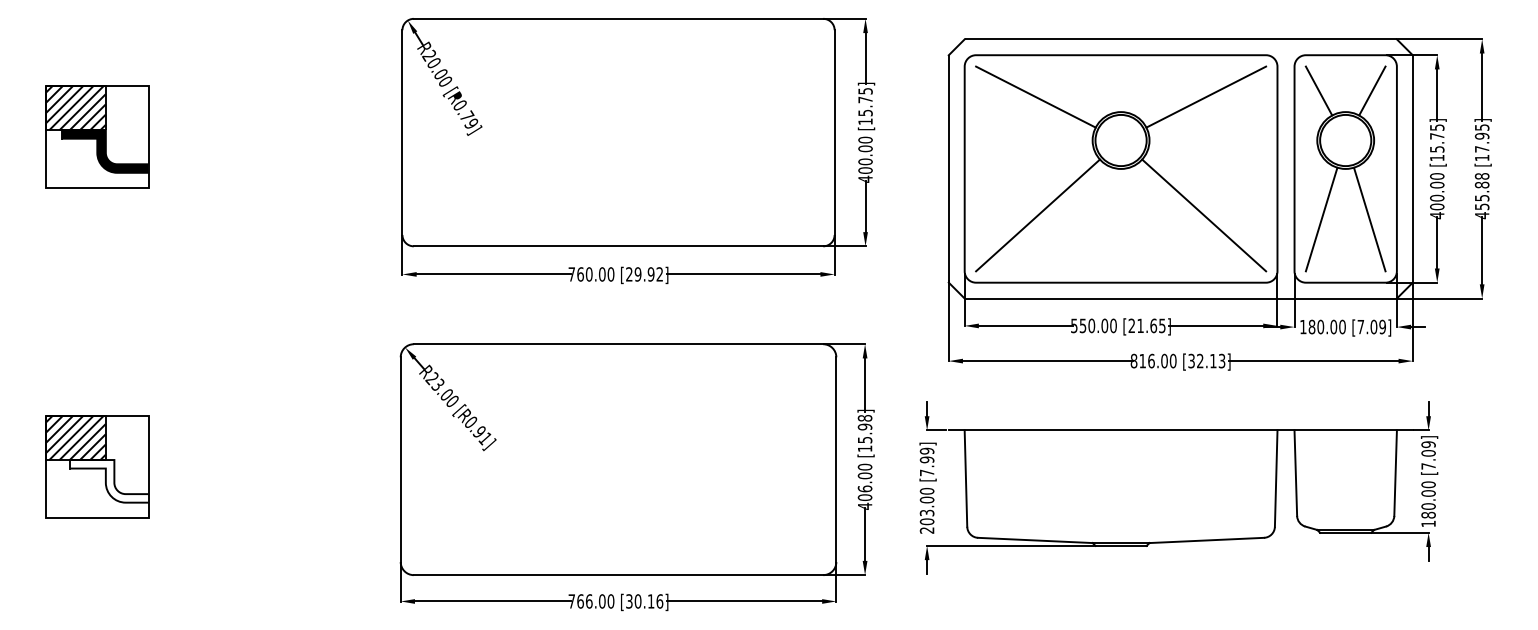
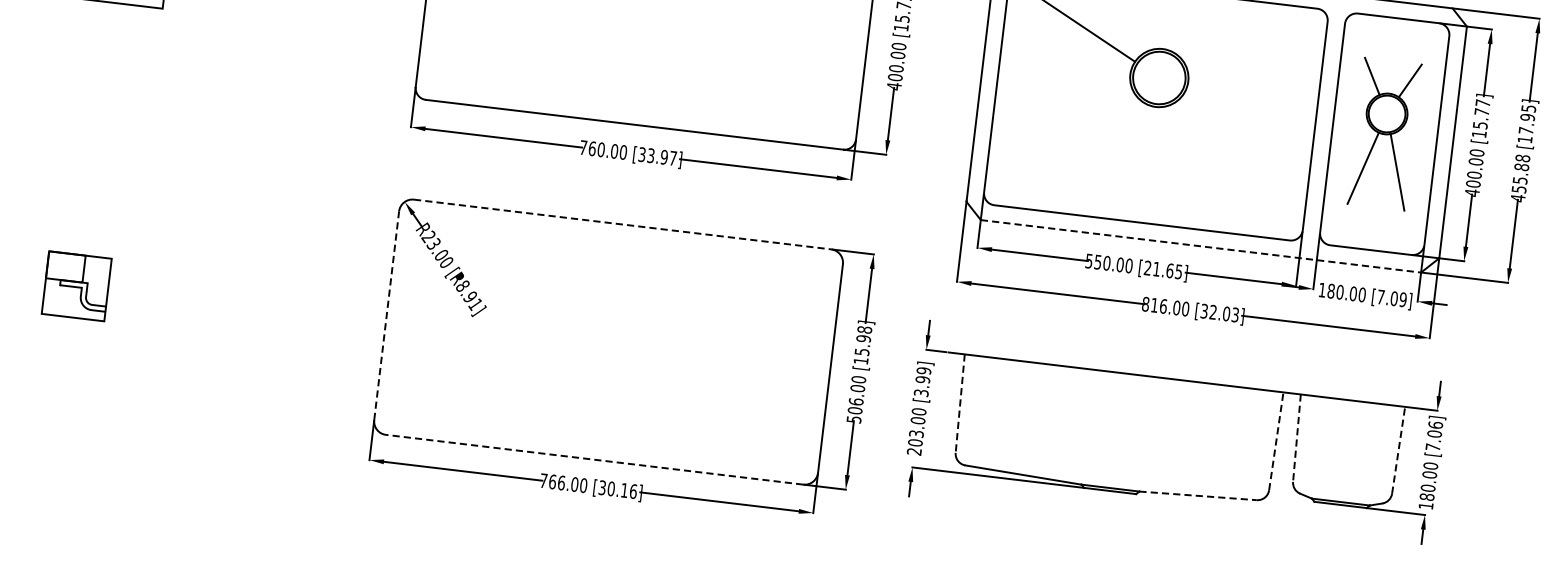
line: (1206, 96) -> (1251, 43), removed
text: (1437, 127) -> (1483, 103), [15.75] -> [15.77]
part: (1345, 168) -> (1384, 133), size x0.7
line: (1037, 215) -> (1065, 144), removed
line: (1204, 215) -> (1235, 164), removed
text: (644, 274) -> (657, 156), [29.92] -> [33.97]
line: (1181, 298) -> (1201, 246), solid -> dashed
line: (618, 344) -> (622, 224), solid -> dashed
text: (1213, 360) -> (1226, 313), [32.13] -> [32.03]
text: (470, 422) -> (462, 286), [R0.91] -> [R8.91]
text: (1428, 444) -> (1435, 425), [7.09] -> [7.06]
line: (400, 459) -> (386, 315), solid -> dashed
part: (97, 466) -> (76, 285), size x0.6
text: (926, 472) -> (920, 392), [7.99] -> [3.99]
line: (1295, 473) -> (1296, 438), solid -> dashed
line: (1395, 473) -> (1398, 450), solid -> dashed
line: (1276, 478) -> (1276, 441), solid -> dashed
line: (965, 479) -> (959, 404), solid -> dashed
text: (865, 505) -> (854, 418), 406.00 -> 506.00
line: (1207, 540) -> (1198, 496), solid -> dashed
line: (618, 575) -> (594, 460), solid -> dashed

